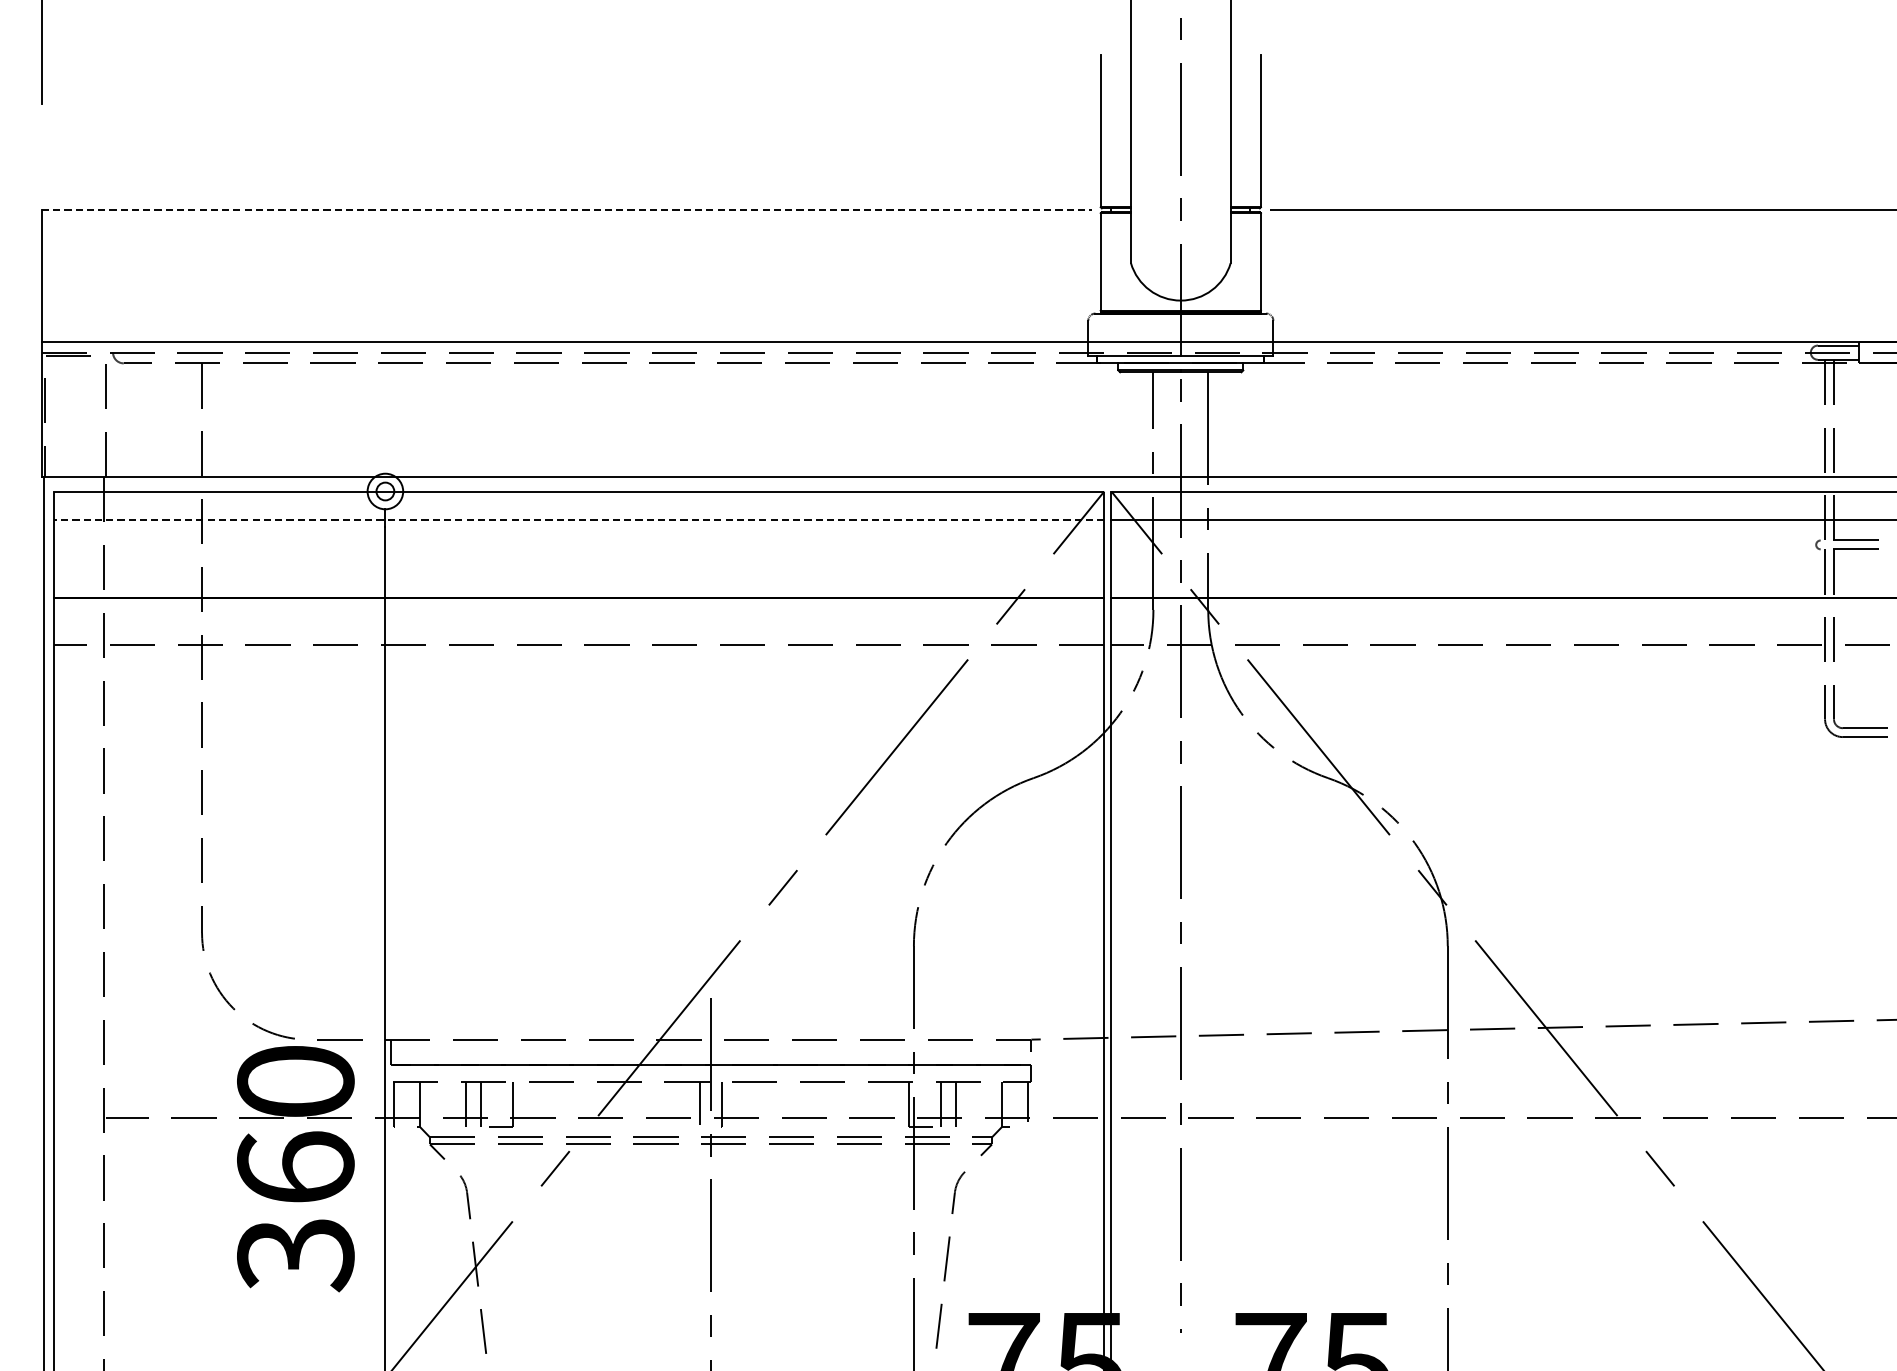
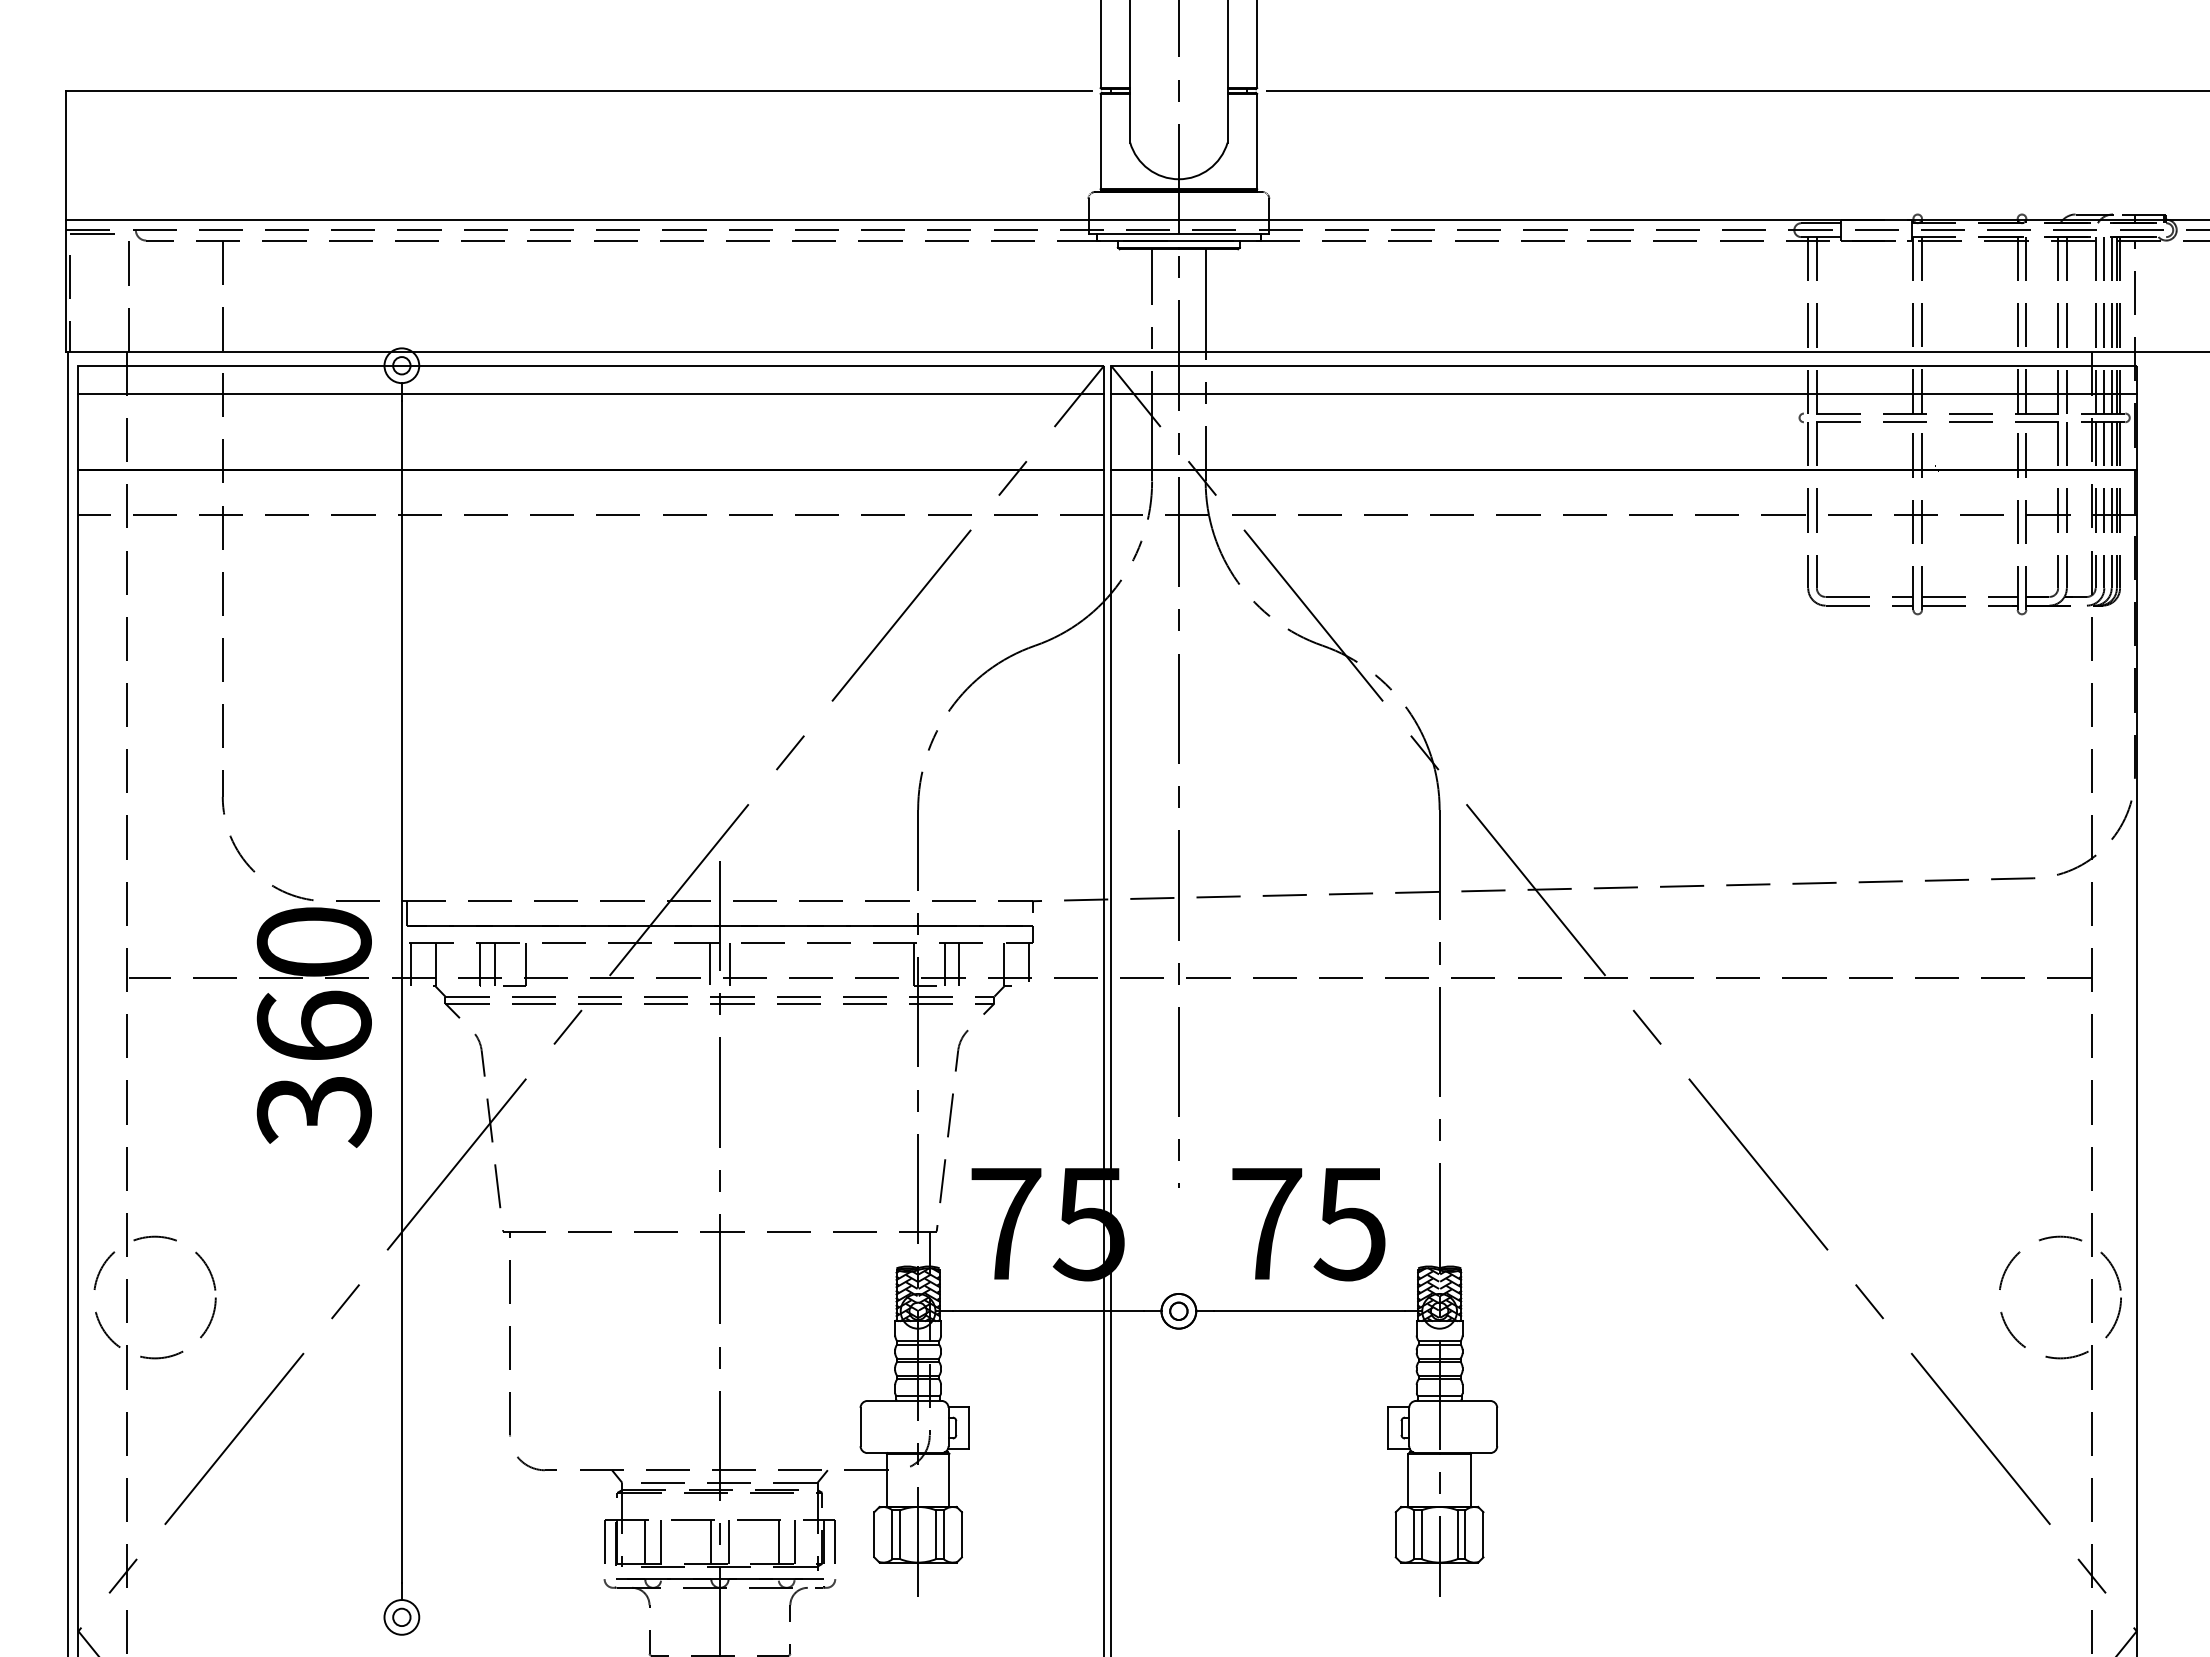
line: (567, 210) -> (579, 91), dashed -> solid
line: (579, 519) -> (591, 393), dashed -> solid

